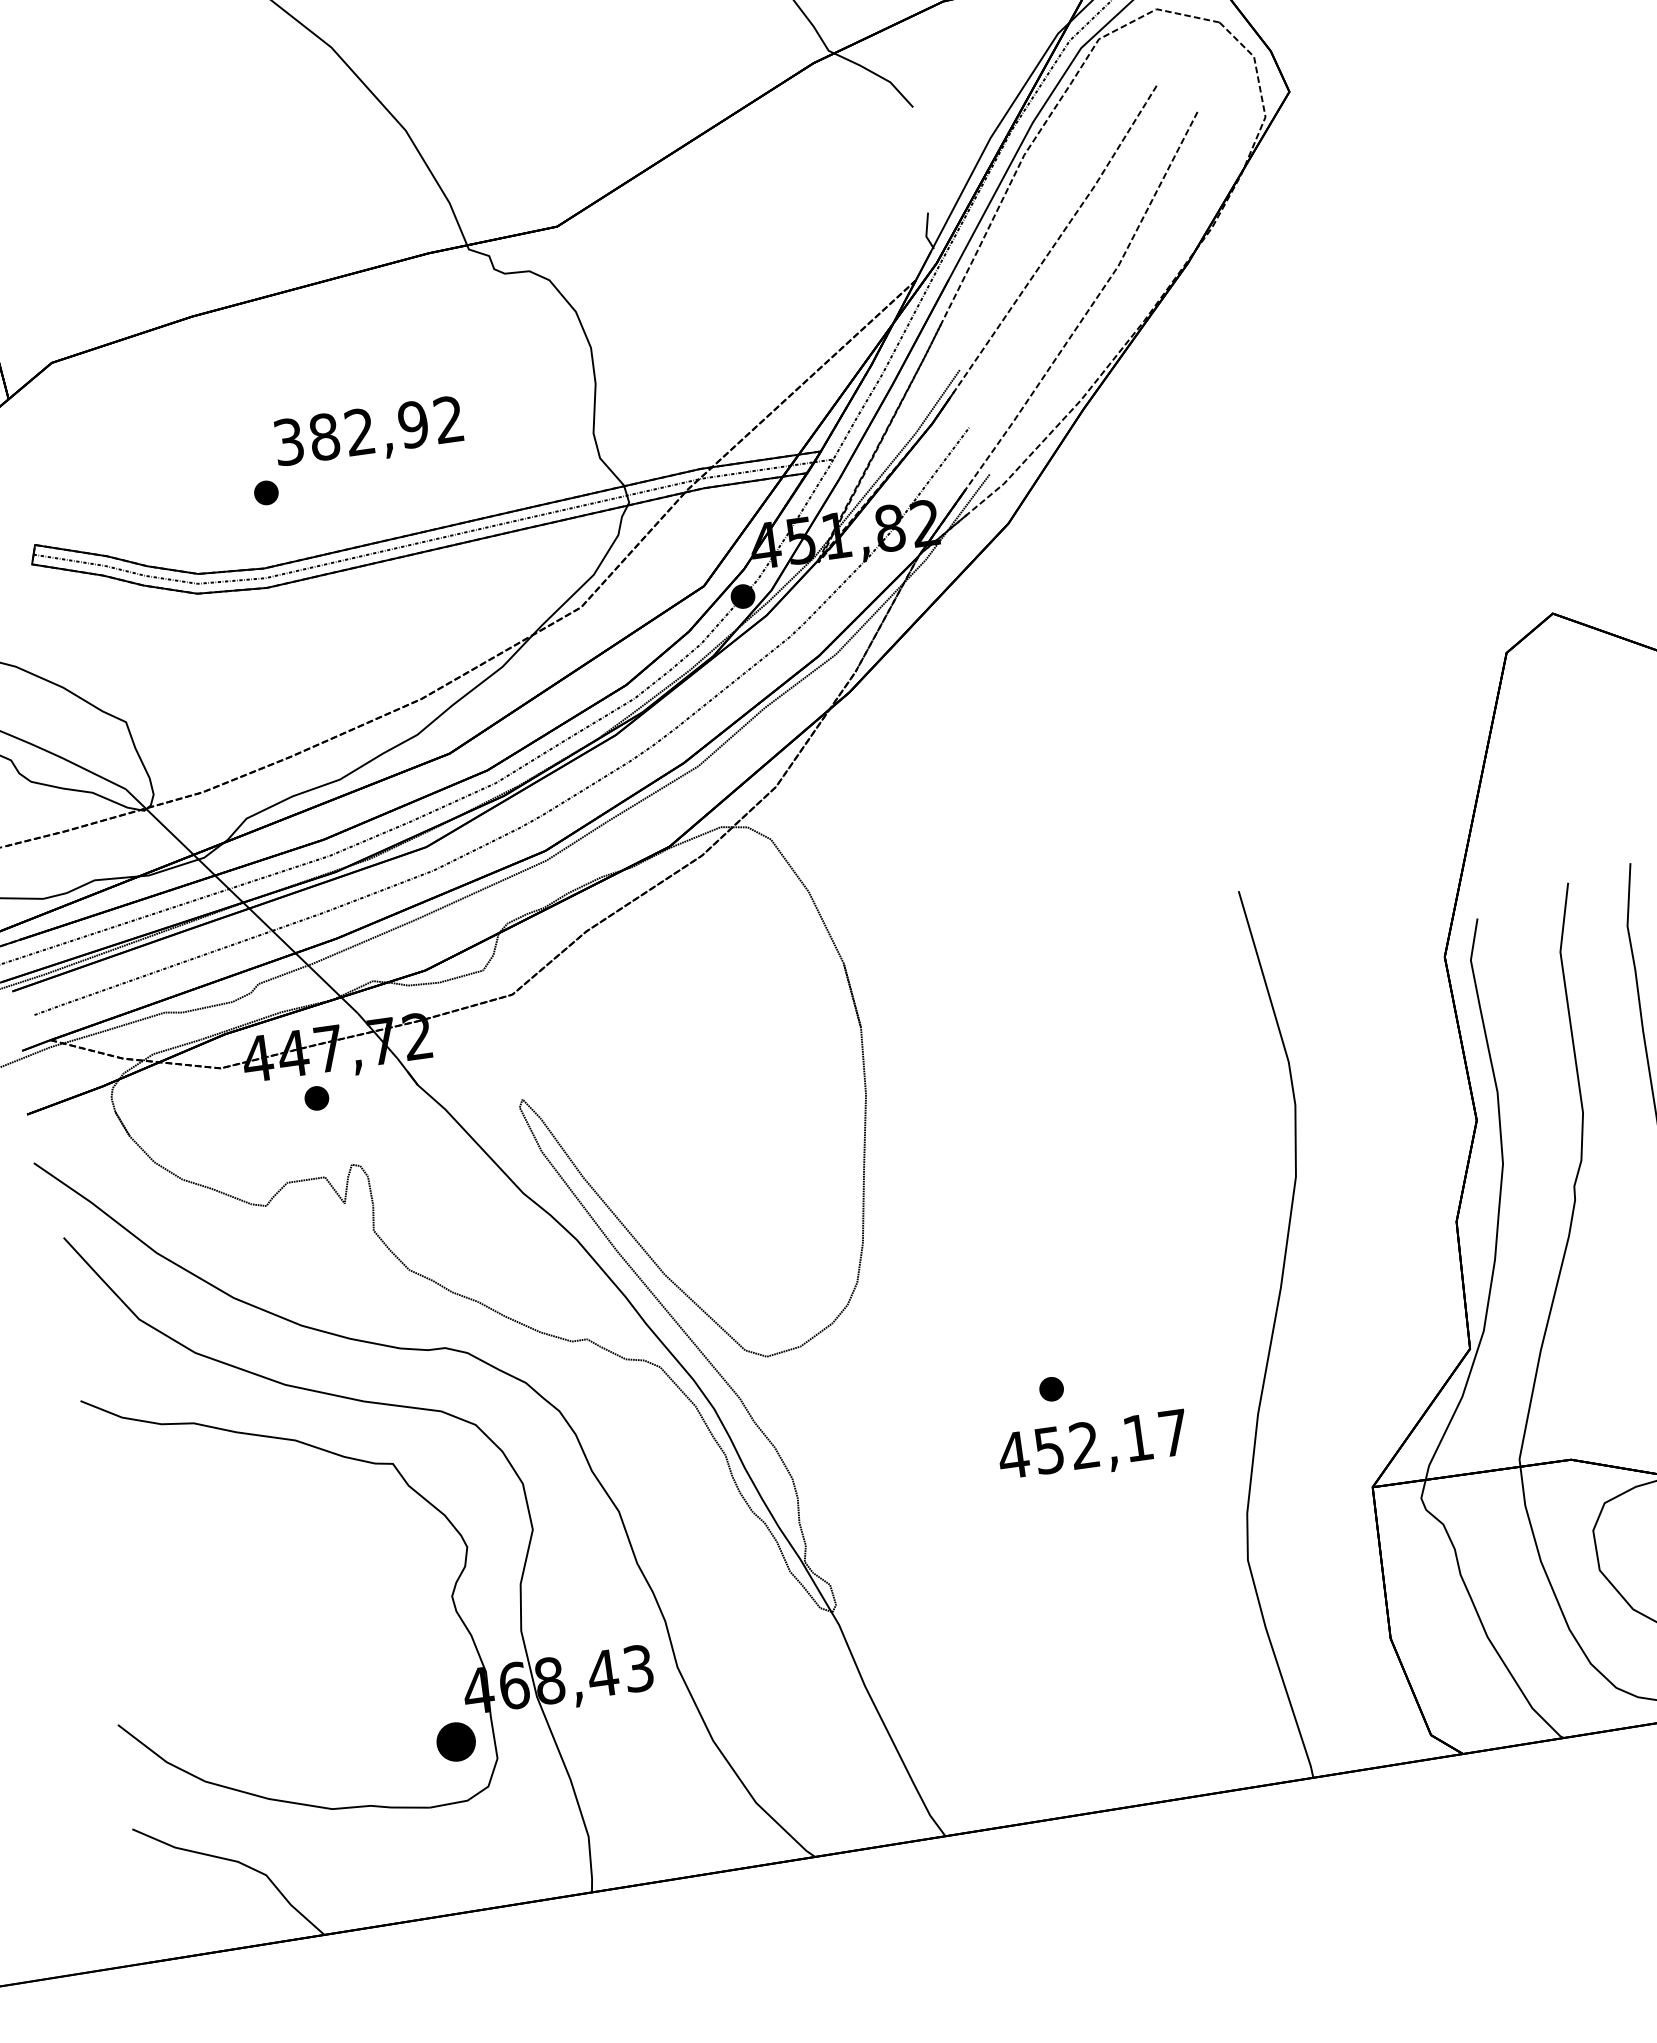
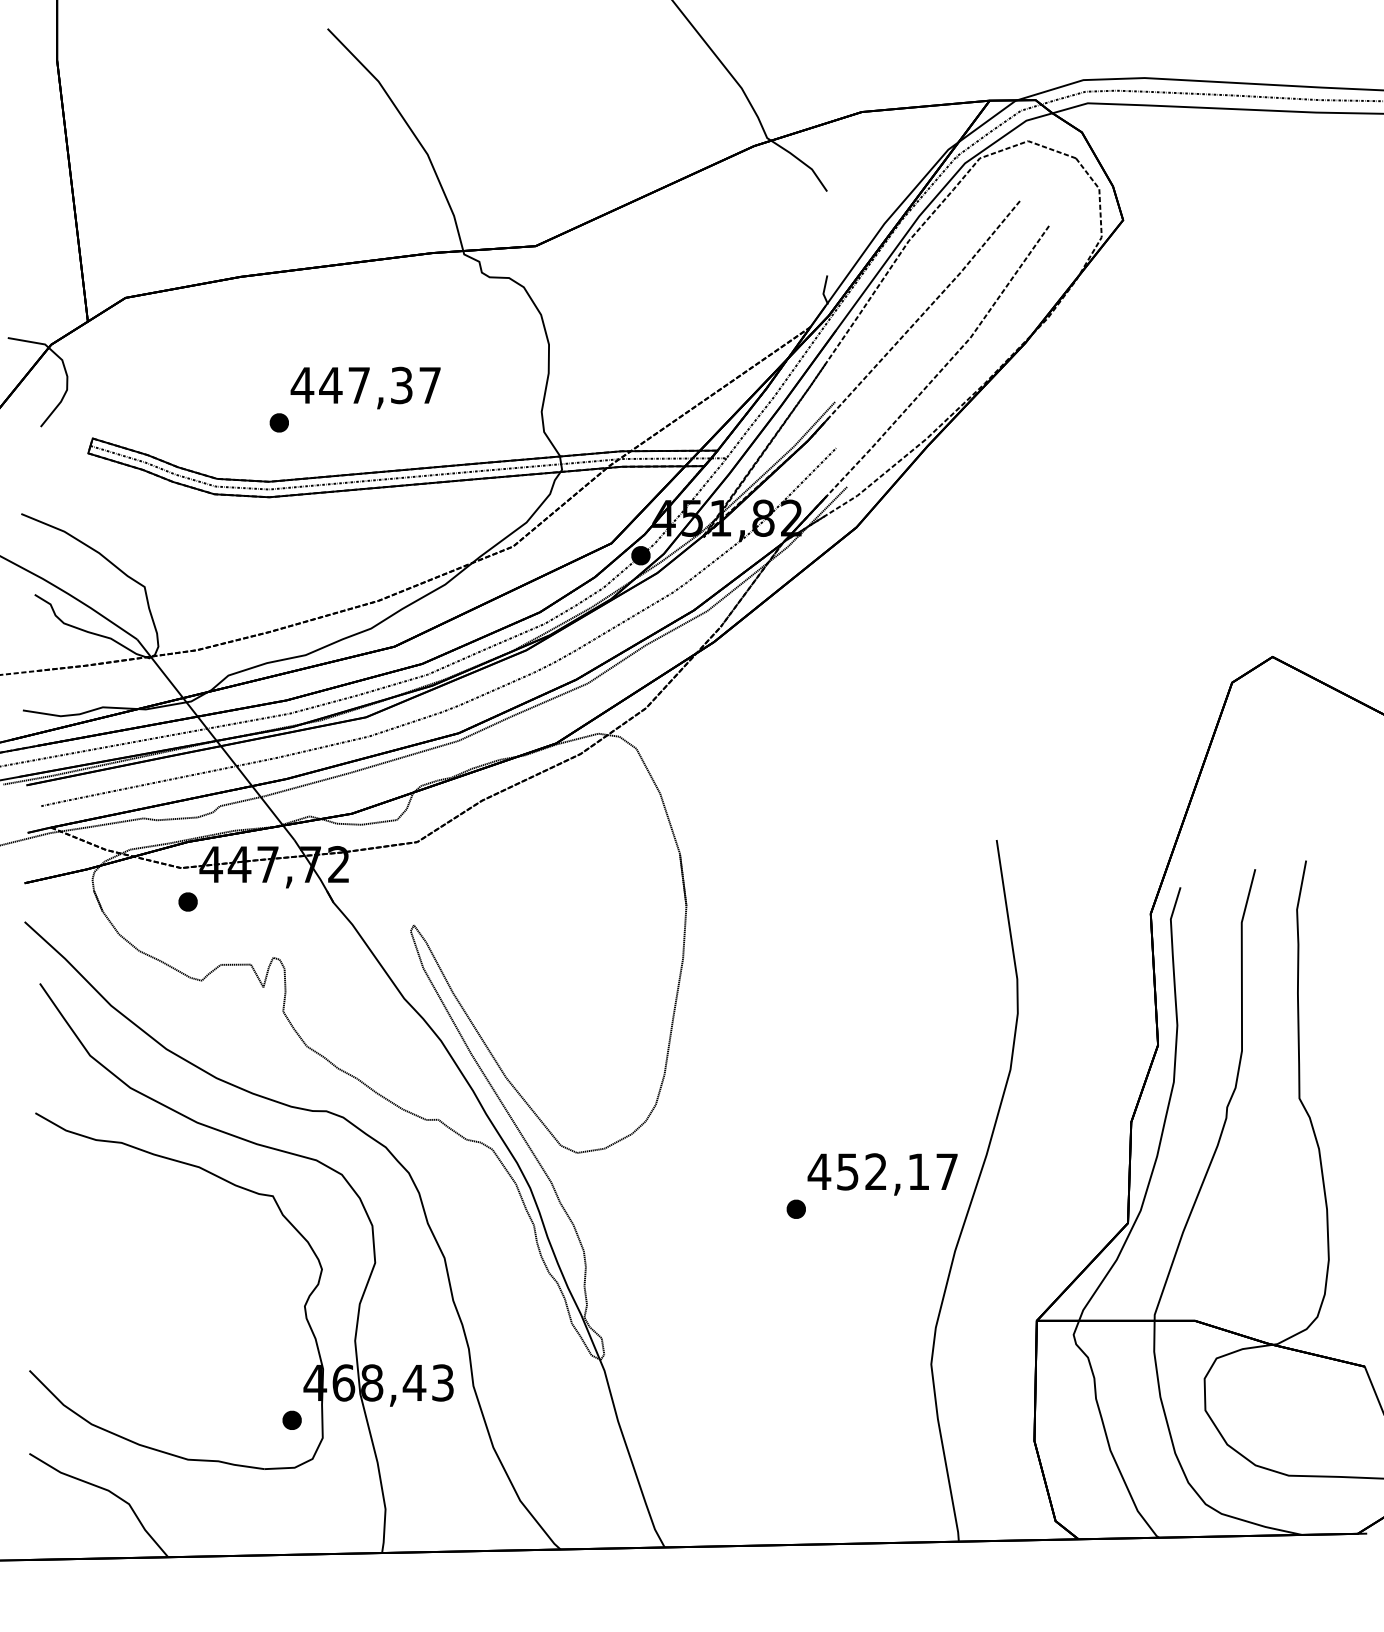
text: (367, 431) -> (365, 385), 382,92 -> 447,37
part: (316, 1097) -> (187, 901), moved
text: (1093, 1447) -> (882, 1174), moved
part: (455, 1740) -> (291, 1419), size x0.62

